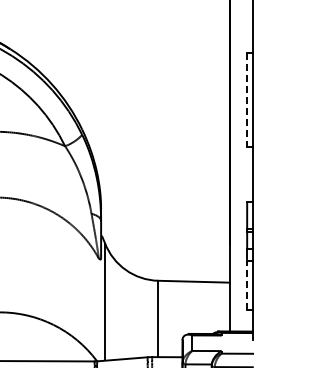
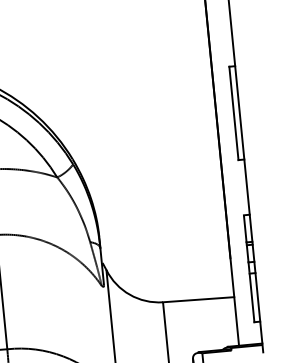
line: (247, 99) -> (234, 113), dashed -> solid
line: (247, 284) -> (252, 297), dashed -> solid

